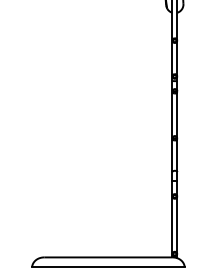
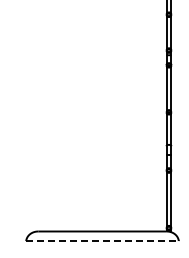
line: (108, 266) -> (102, 240), solid -> dashed

